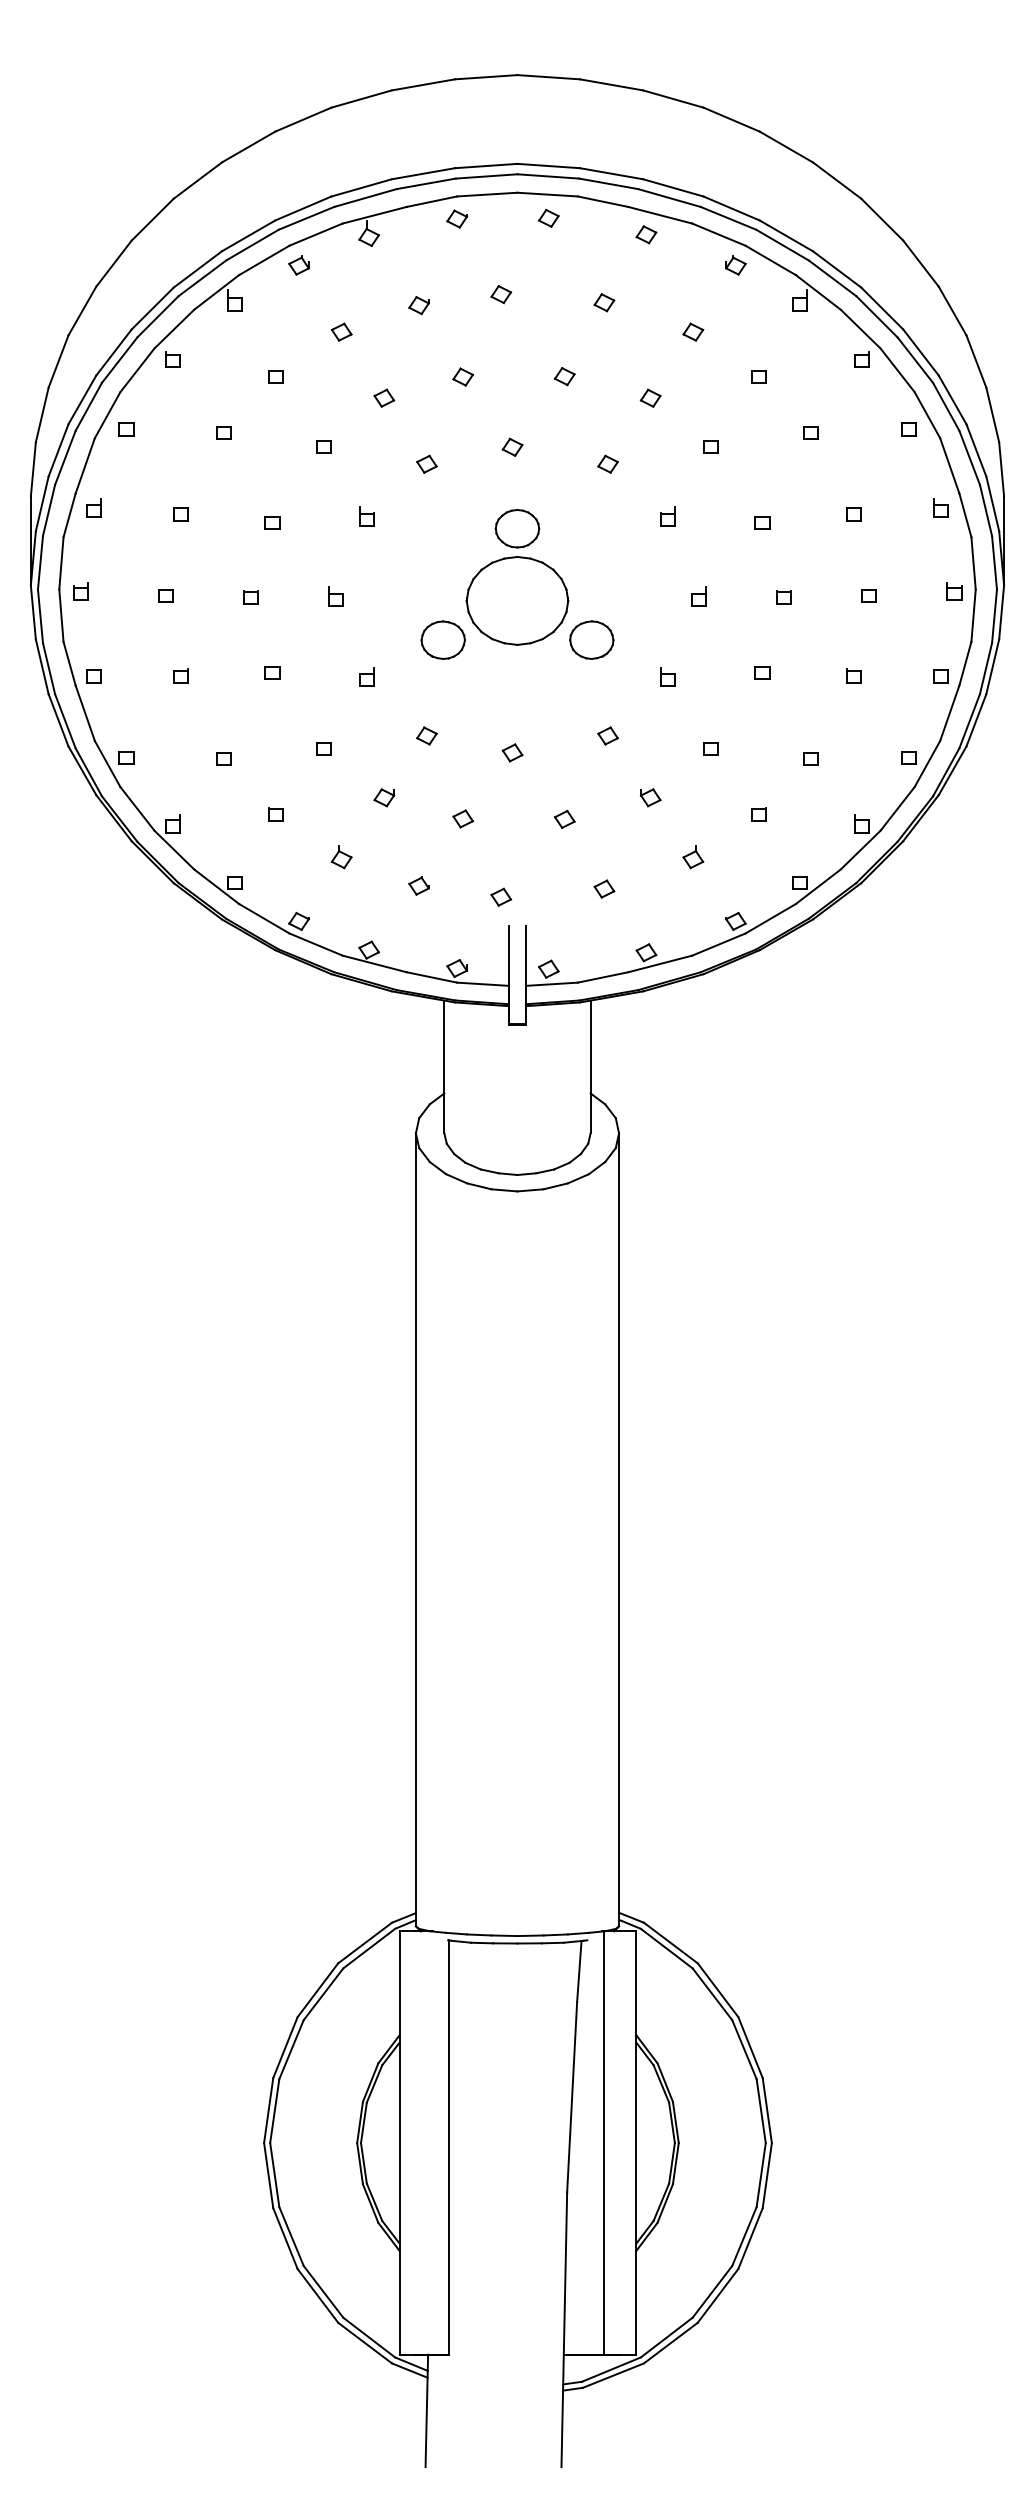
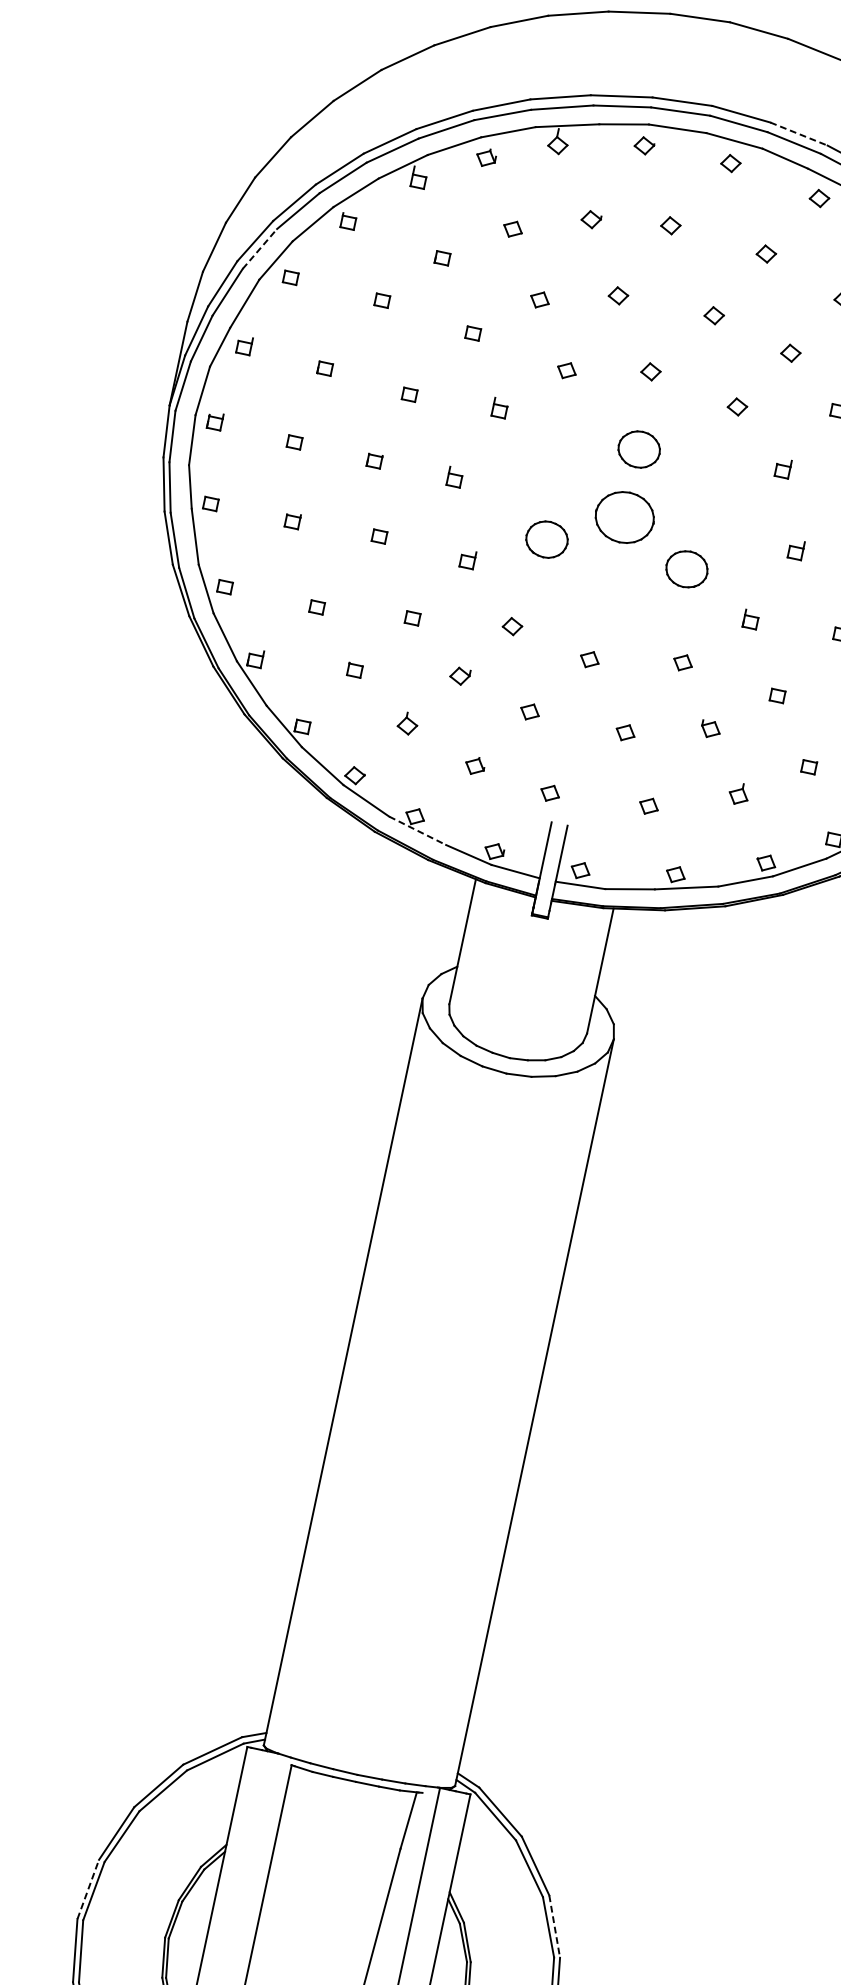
line: (612, 173) -> (799, 134), solid -> dashed
line: (89, 406) -> (260, 248), solid -> dashed
part: (517, 600) -> (624, 517), size x0.6
line: (375, 964) -> (418, 831), solid -> dashed
line: (750, 2047) -> (554, 1926), solid -> dashed
line: (268, 2110) -> (88, 1889), solid -> dashed

